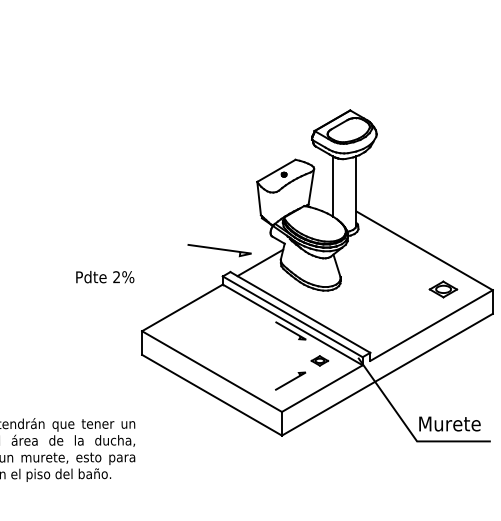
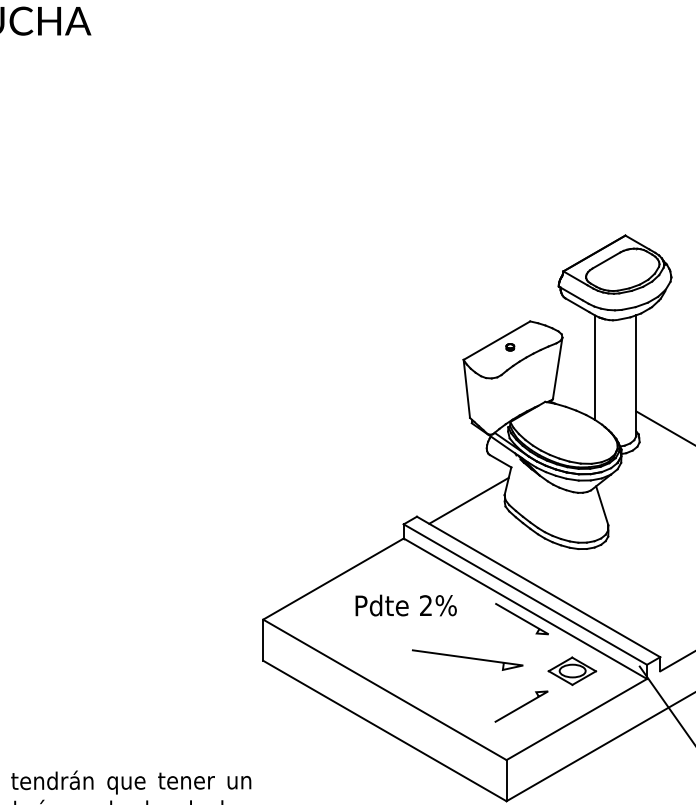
line: (219, 250) -> (467, 660), moved
text: (105, 277) -> (406, 606), moved
part: (319, 360) -> (571, 670), size x1.67

